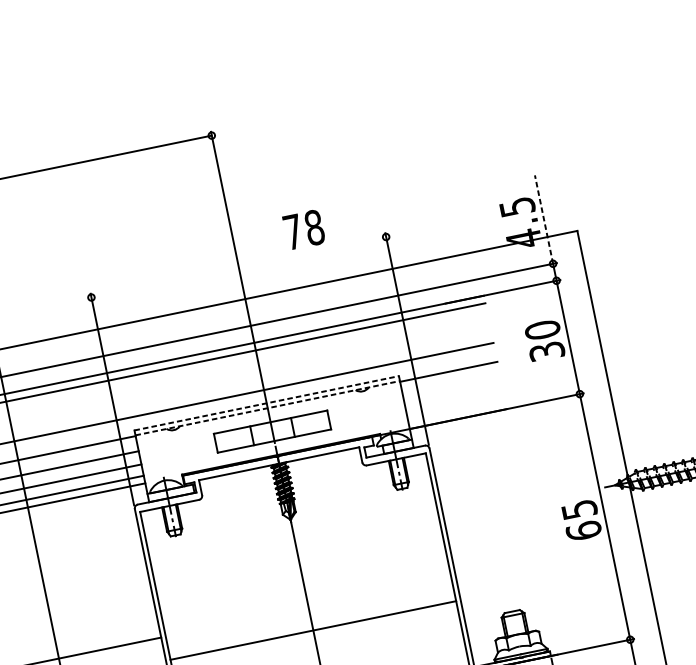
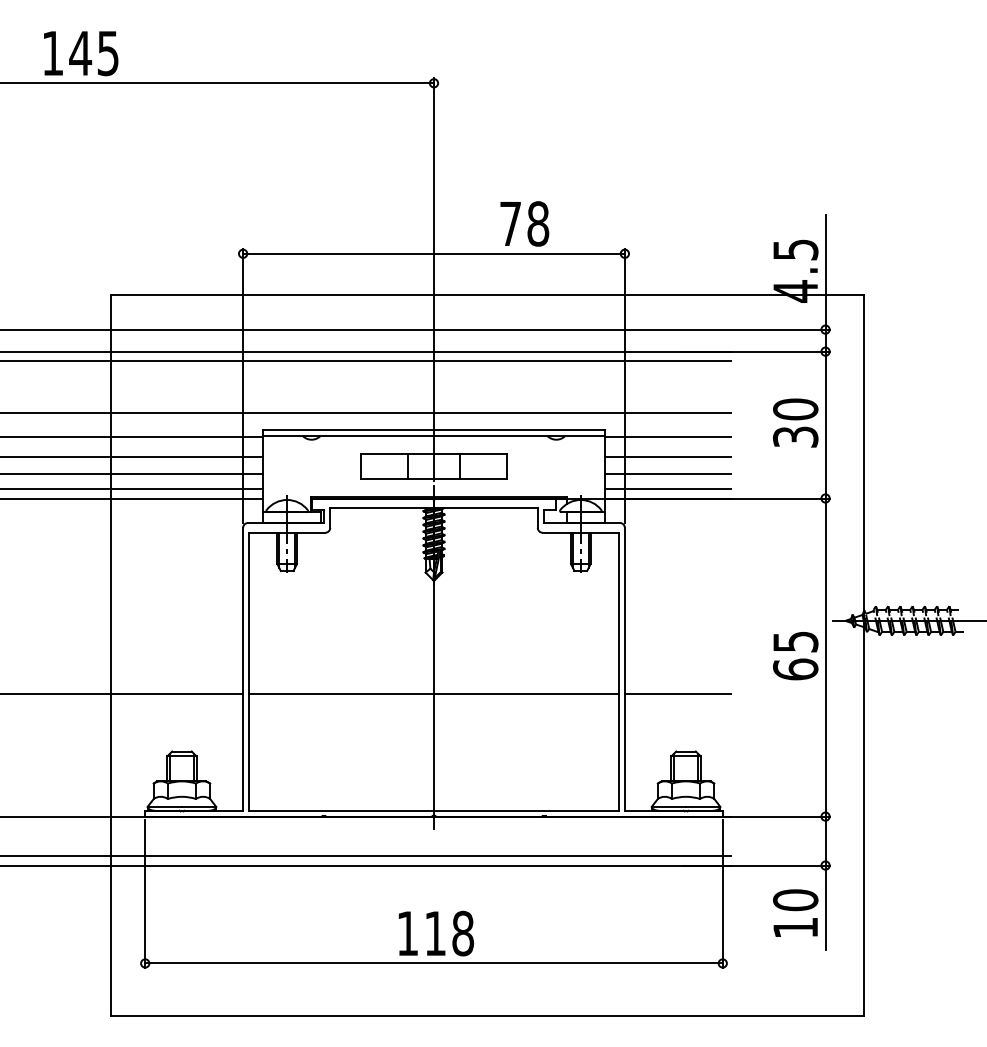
line: (543, 218) -> (825, 271), dashed -> solid
line: (238, 267) -> (433, 253), added
line: (451, 386) -> (668, 456), added
line: (454, 400) -> (668, 474), added
line: (267, 402) -> (434, 429), dashed -> solid
line: (268, 408) -> (434, 436), dashed -> solid
line: (457, 411) -> (668, 488), added
line: (496, 568) -> (677, 694), added
line: (313, 630) -> (434, 694), moved

